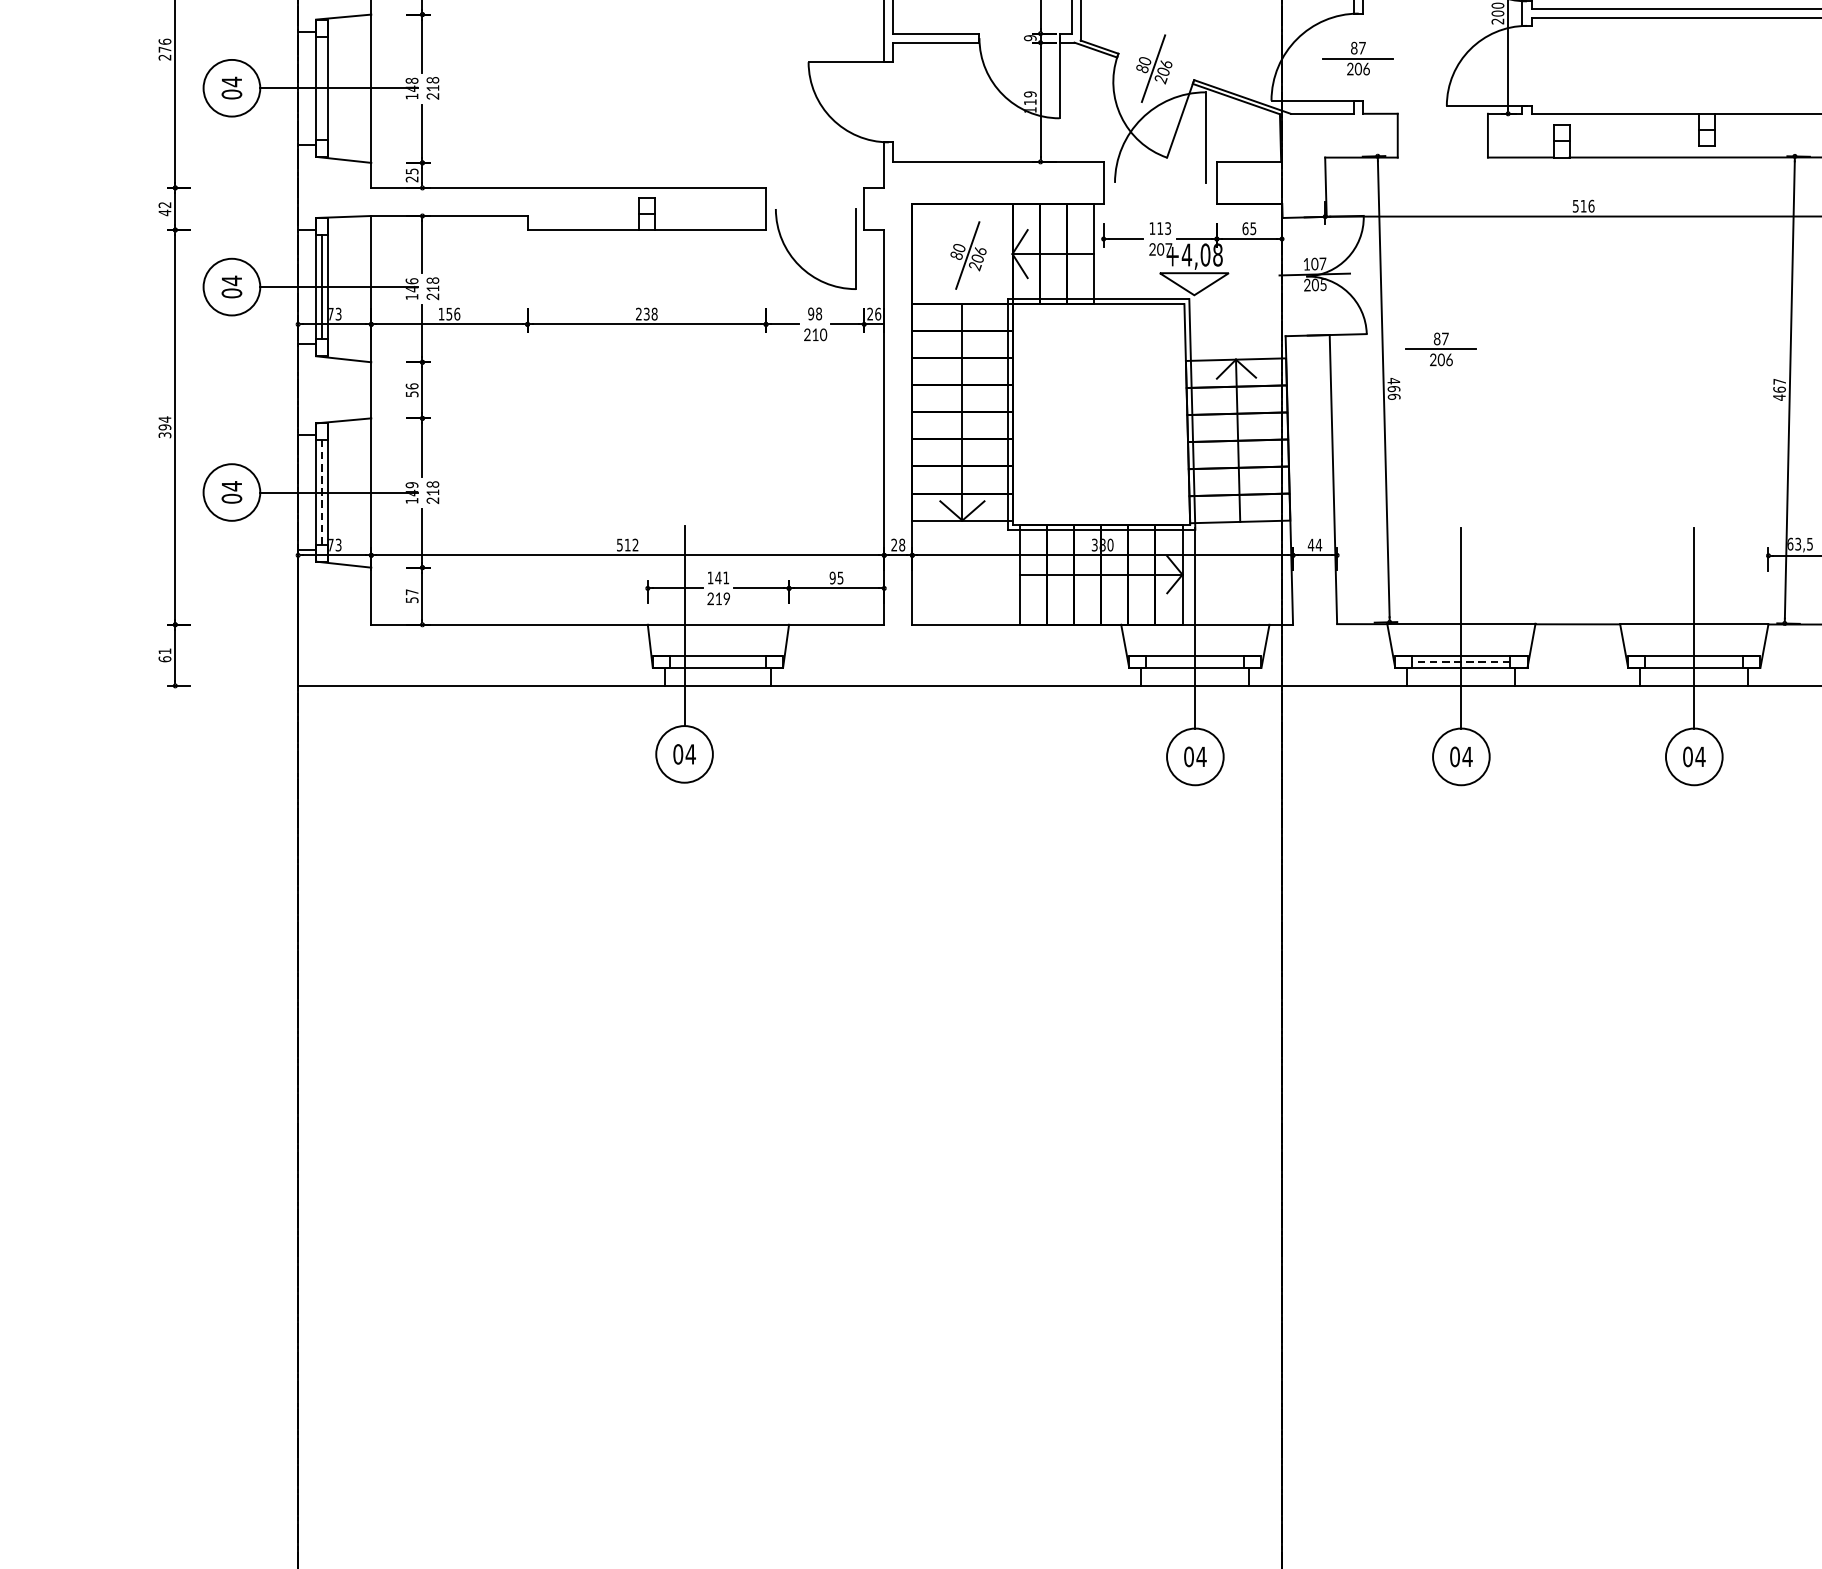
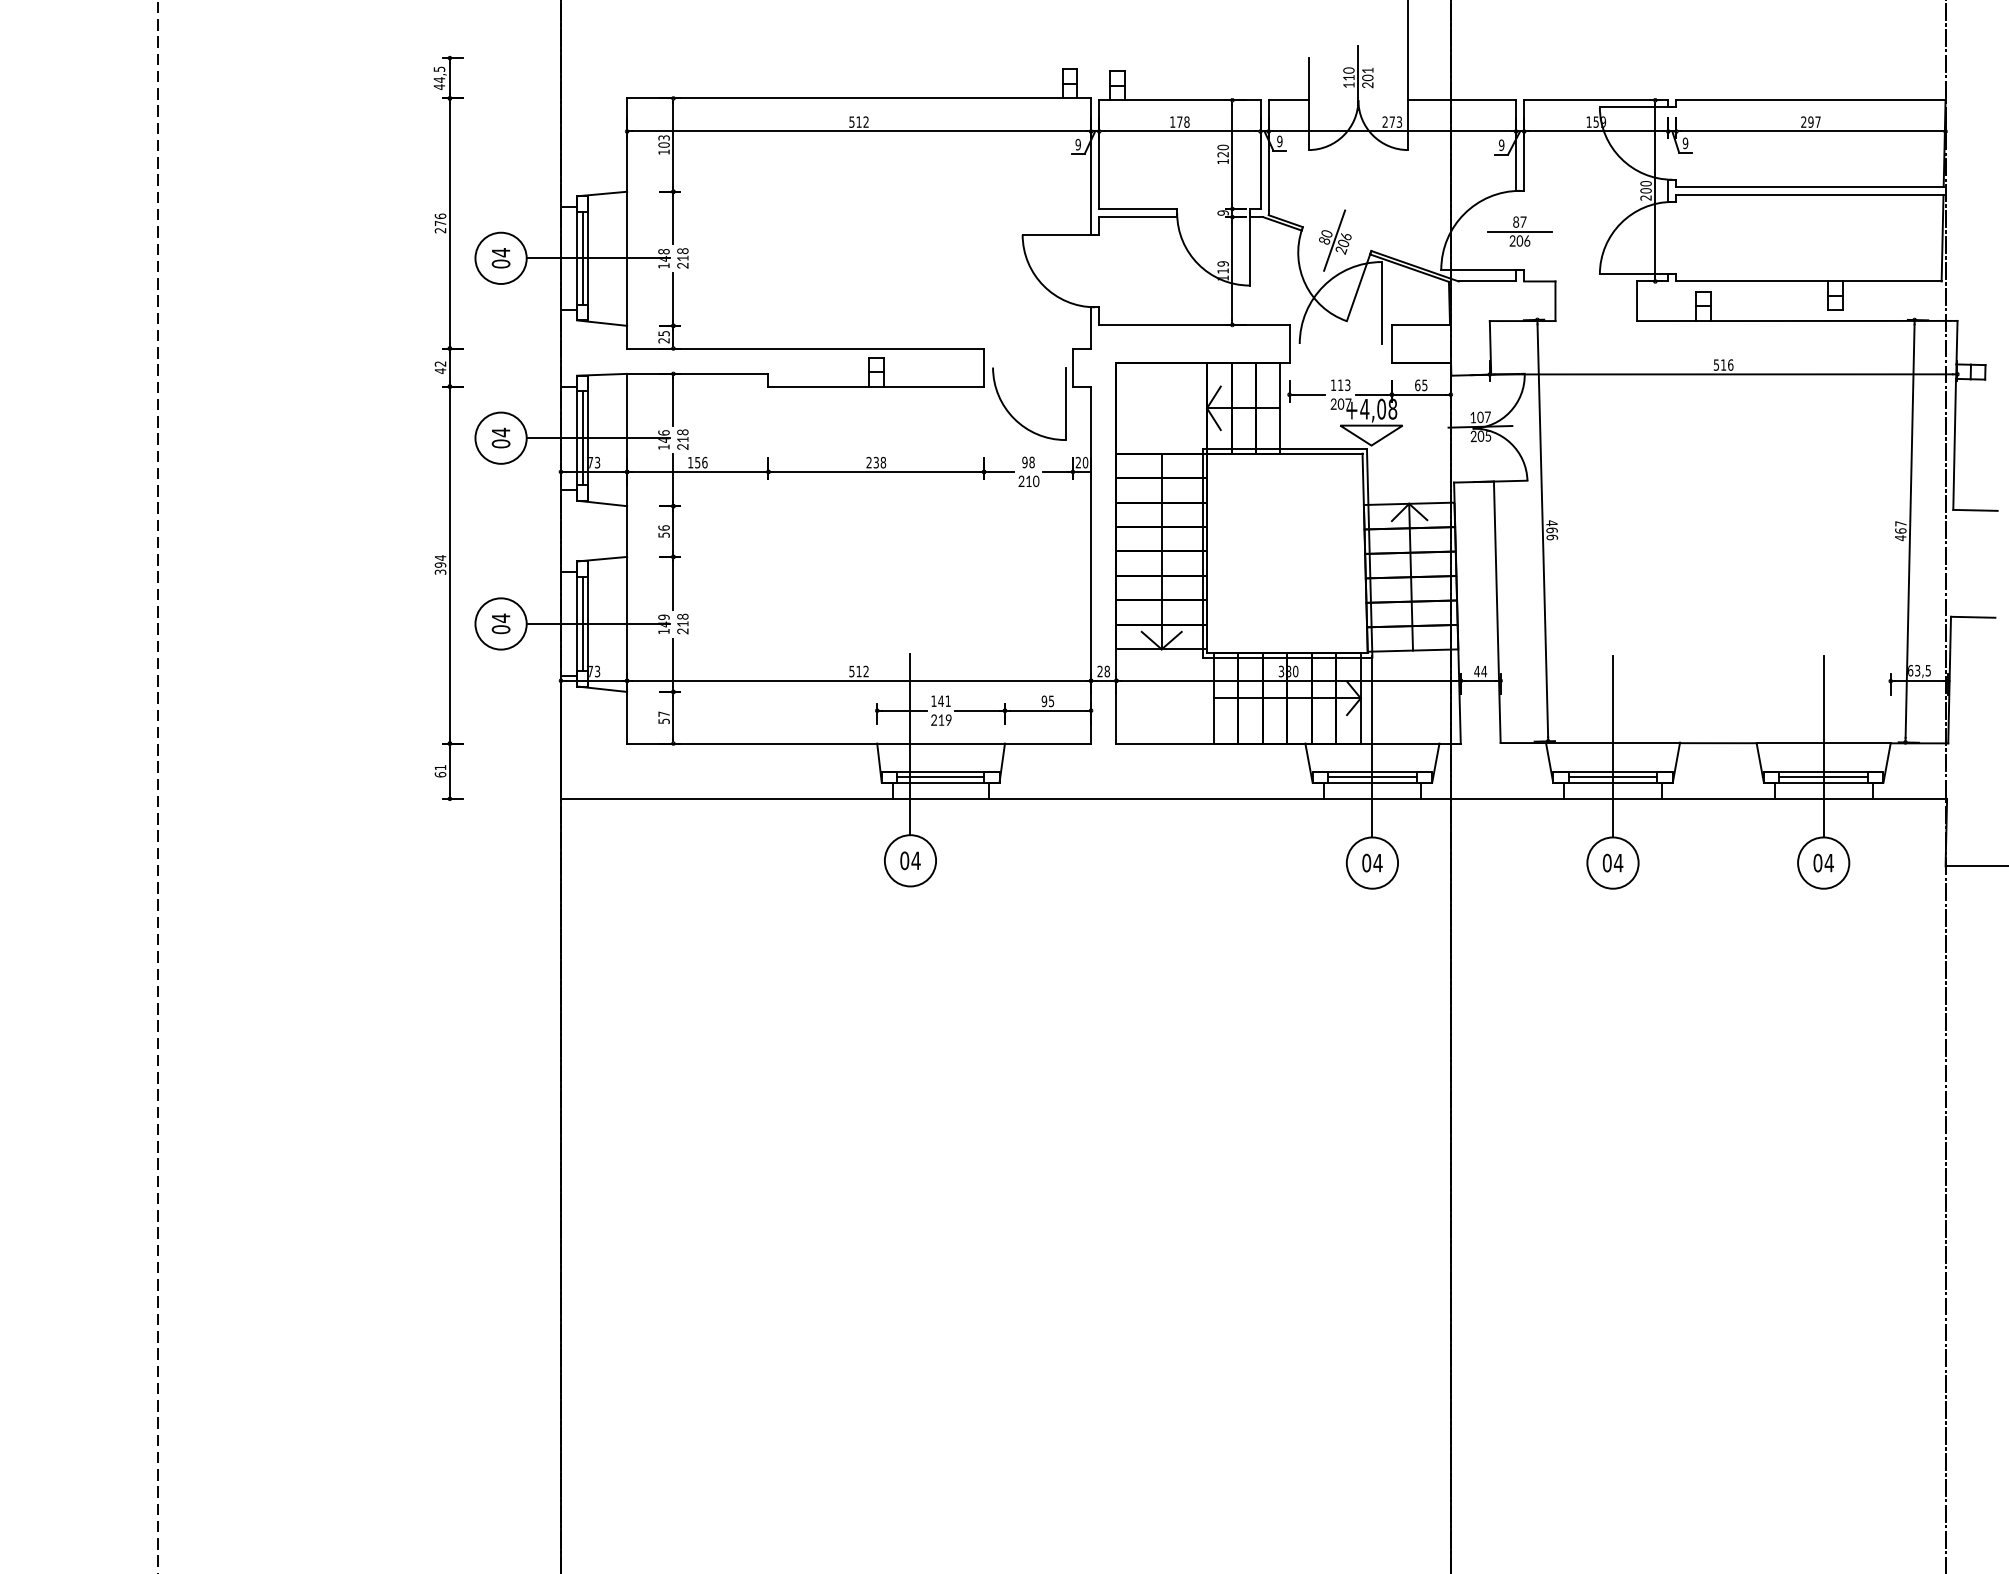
line: (321, 88) -> (582, 258), added
part: (968, 255) -> (1167, 409), removed
text: (878, 313) -> (1085, 462), 26 -> 20
part: (1440, 349) -> (1594, 494), removed
line: (321, 491) -> (582, 623), dashed -> solid
line: (717, 662) -> (940, 777), added
line: (1195, 662) -> (1372, 777), added
line: (1460, 662) -> (1612, 777), dashed -> solid
line: (1694, 662) -> (1823, 777), added

